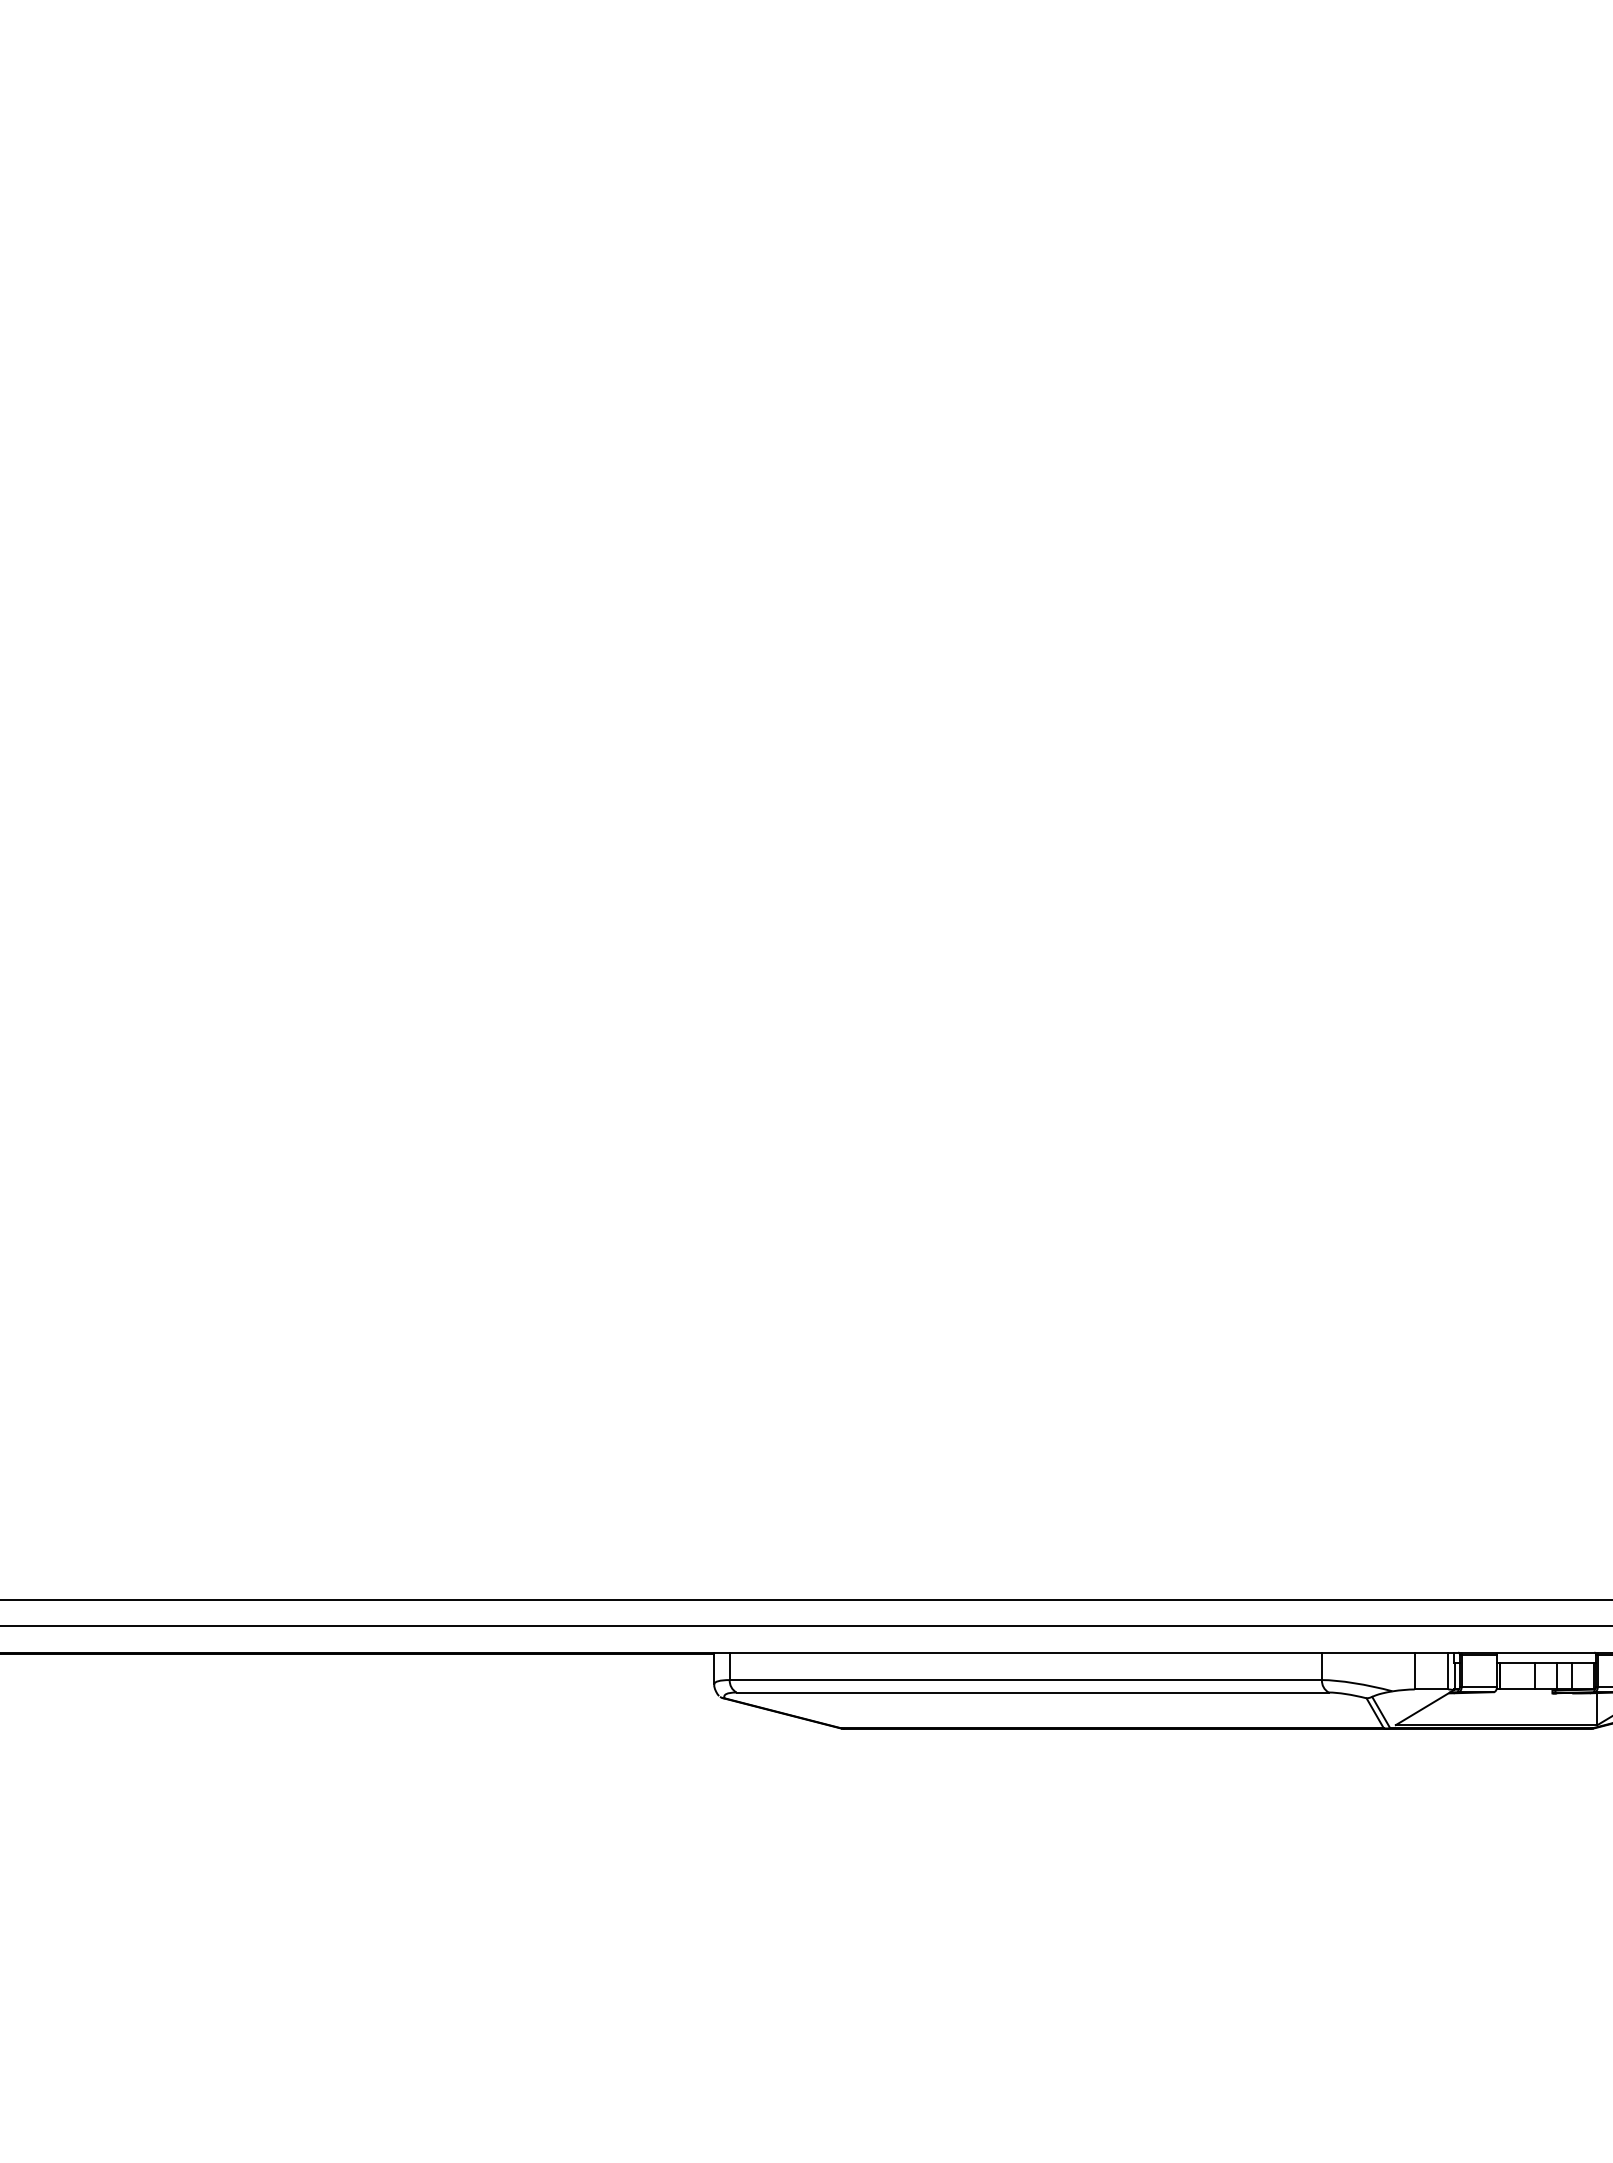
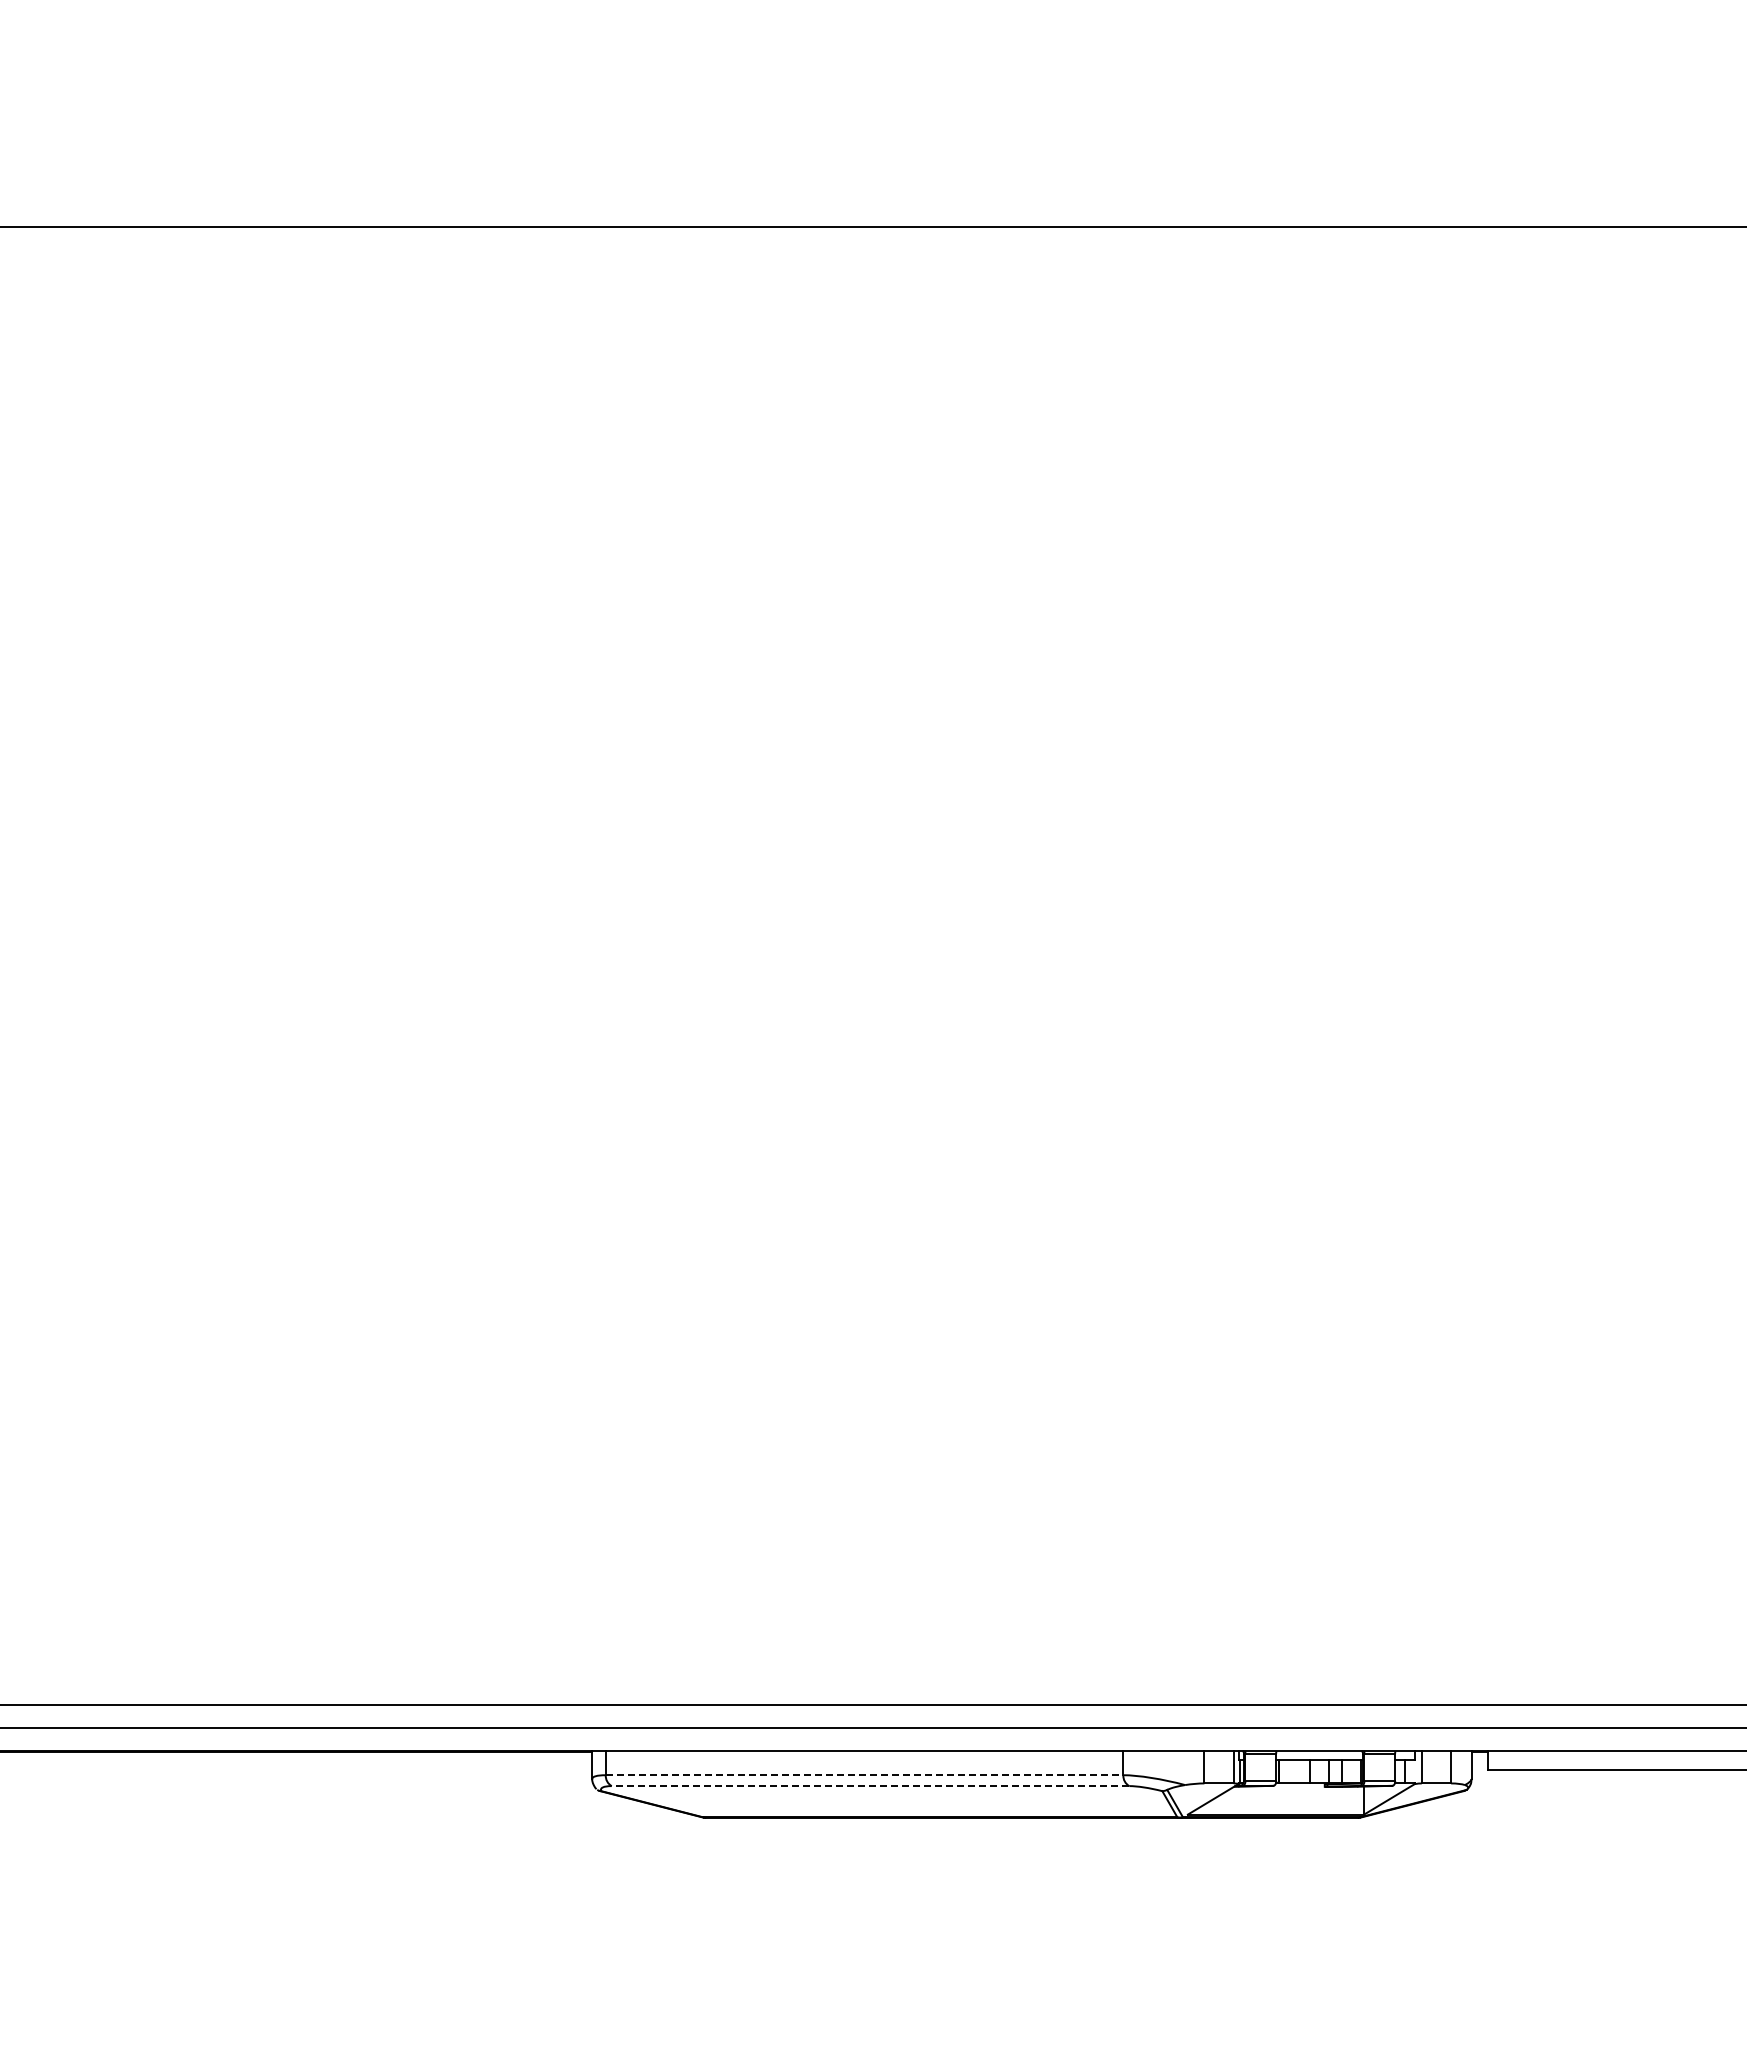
line: (1025, 1680) -> (864, 1775), solid -> dashed
line: (1032, 1692) -> (870, 1786), solid -> dashed

